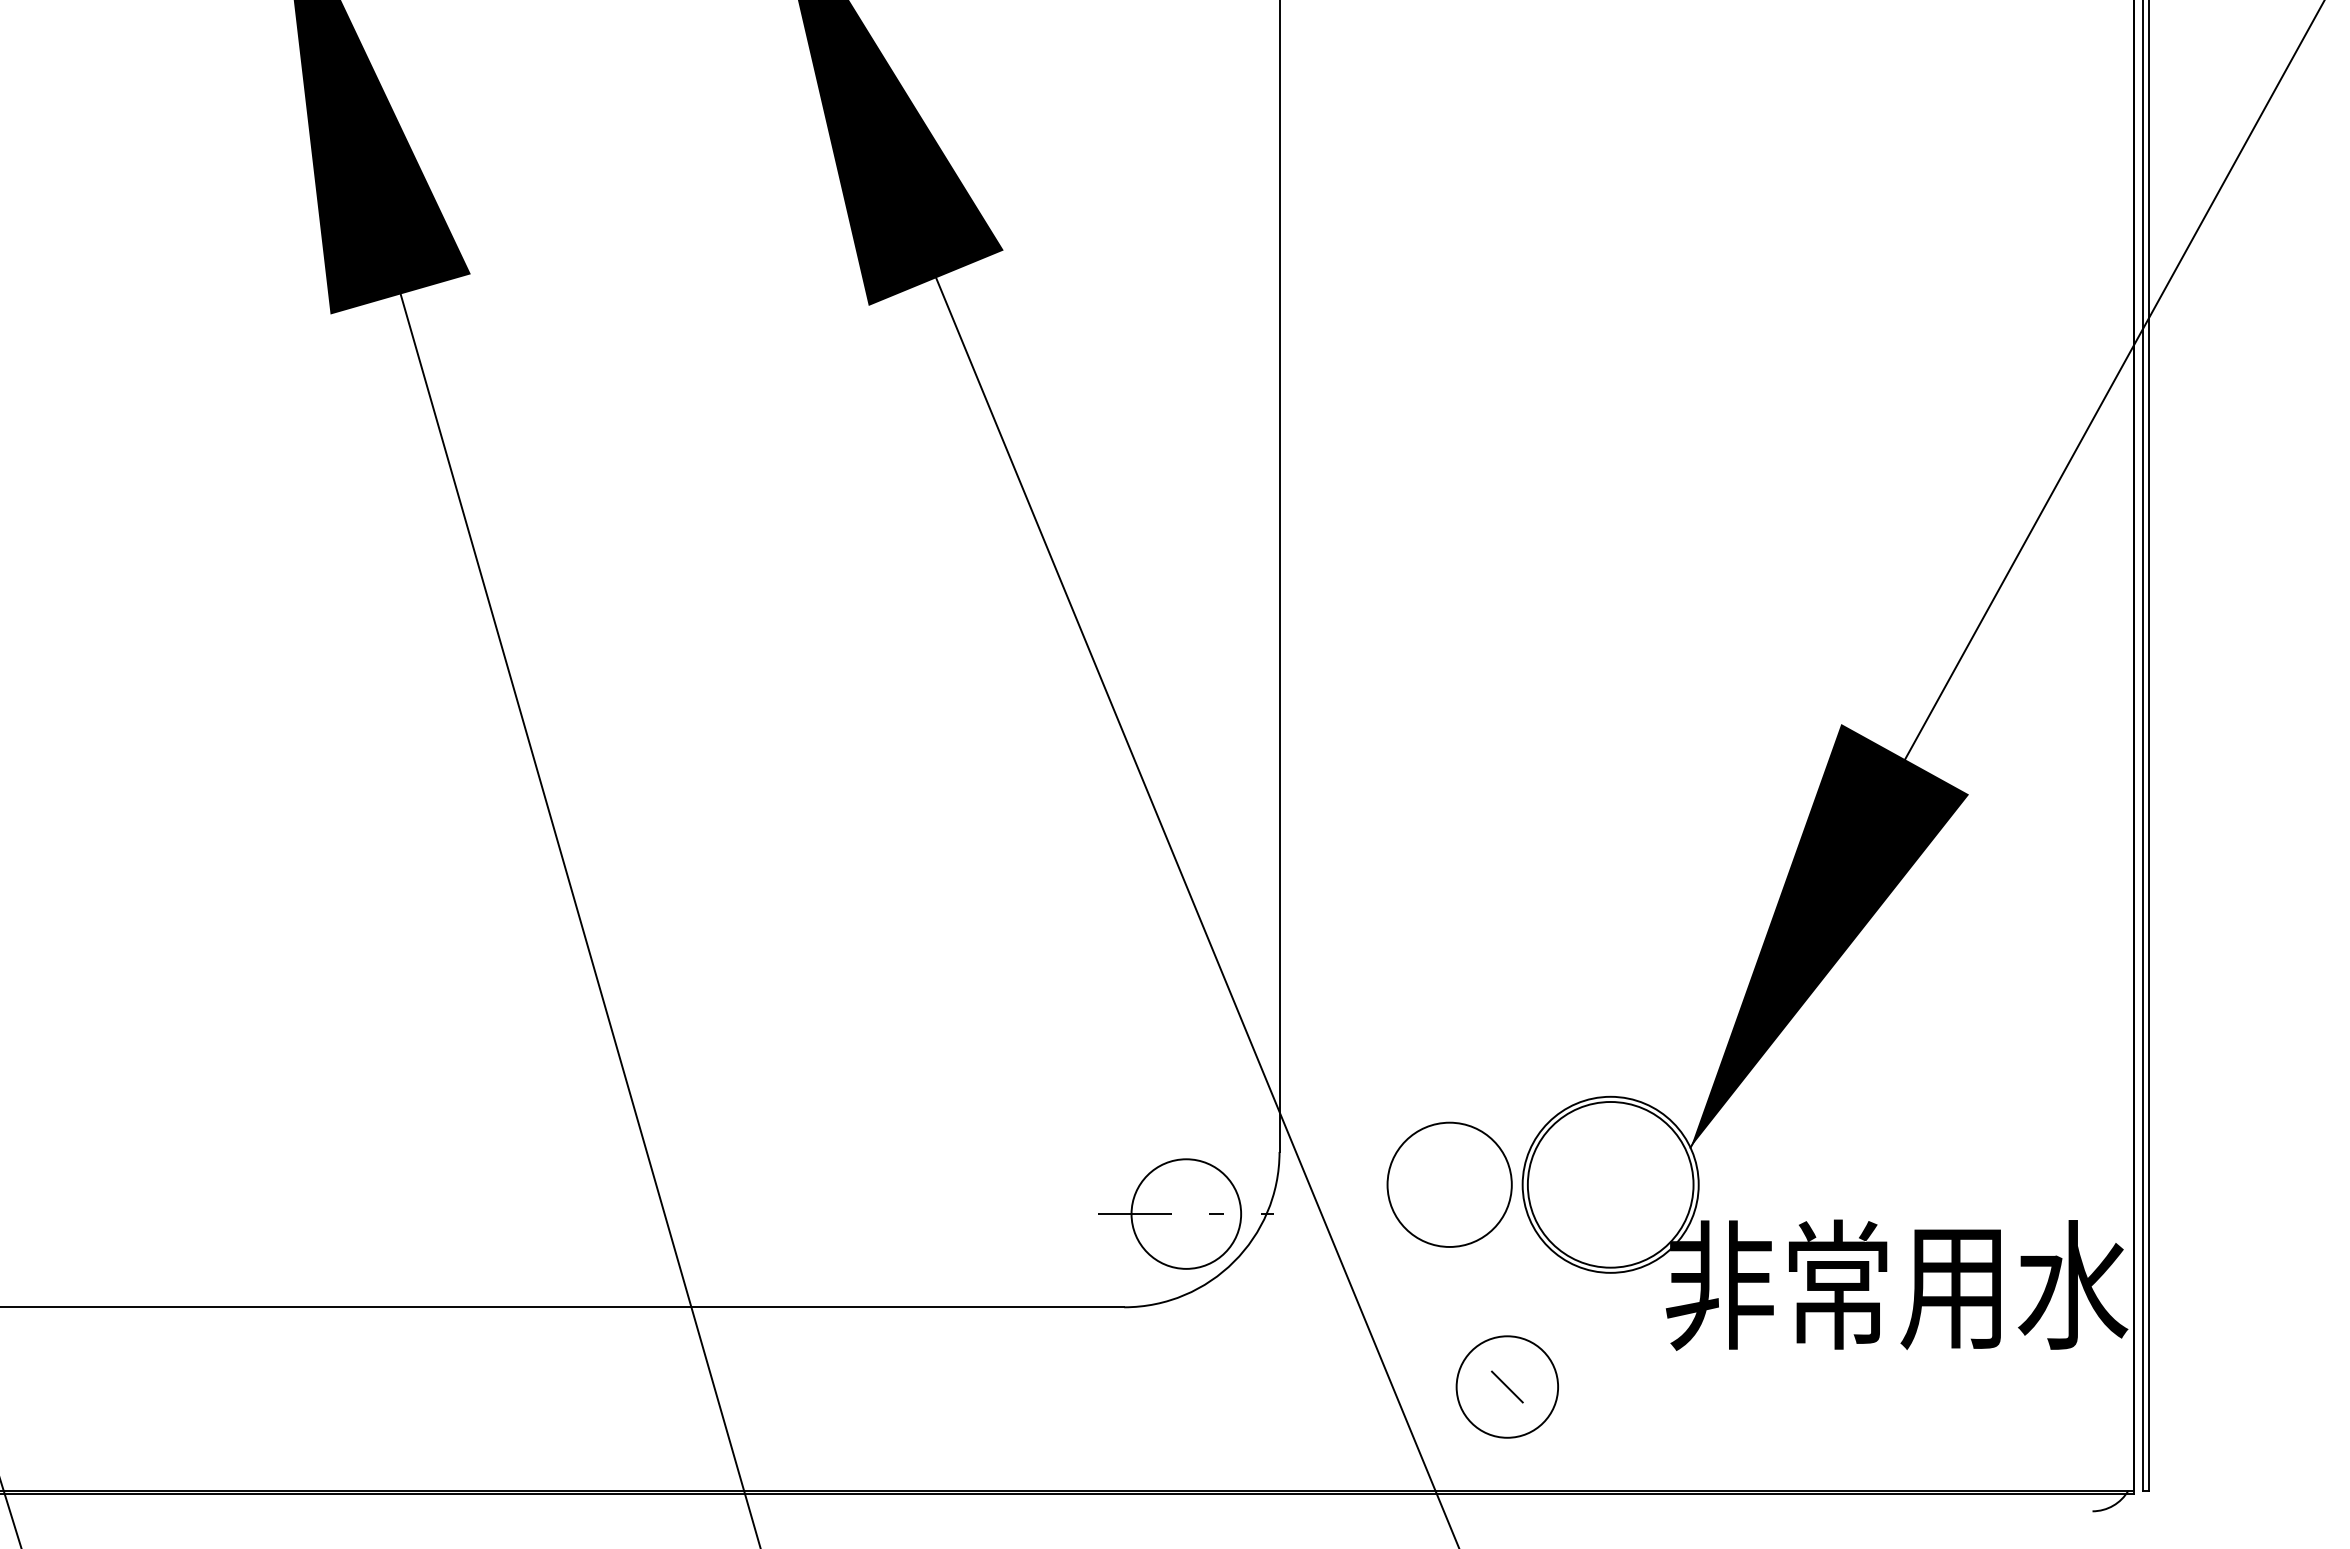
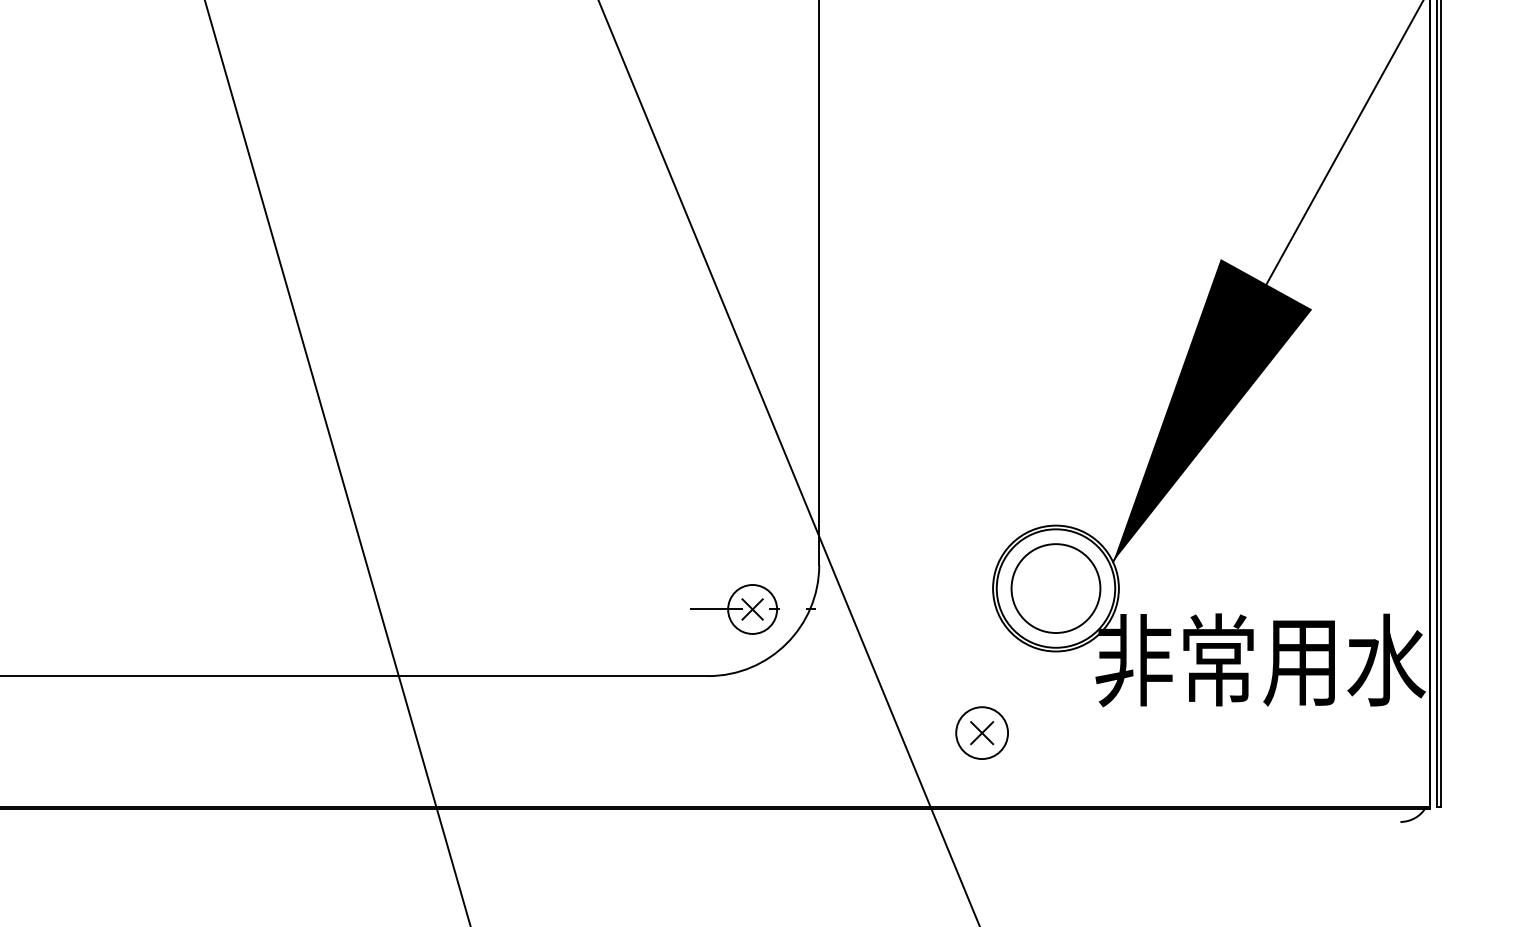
circle: (1449, 1184) -> (1055, 588), moved
circle: (1186, 1213) -> (752, 609), size x0.62
part: (1186, 1213) -> (752, 609), added
circle: (1507, 1386) -> (982, 732), size x0.71
line: (1507, 1386) -> (982, 732), added

